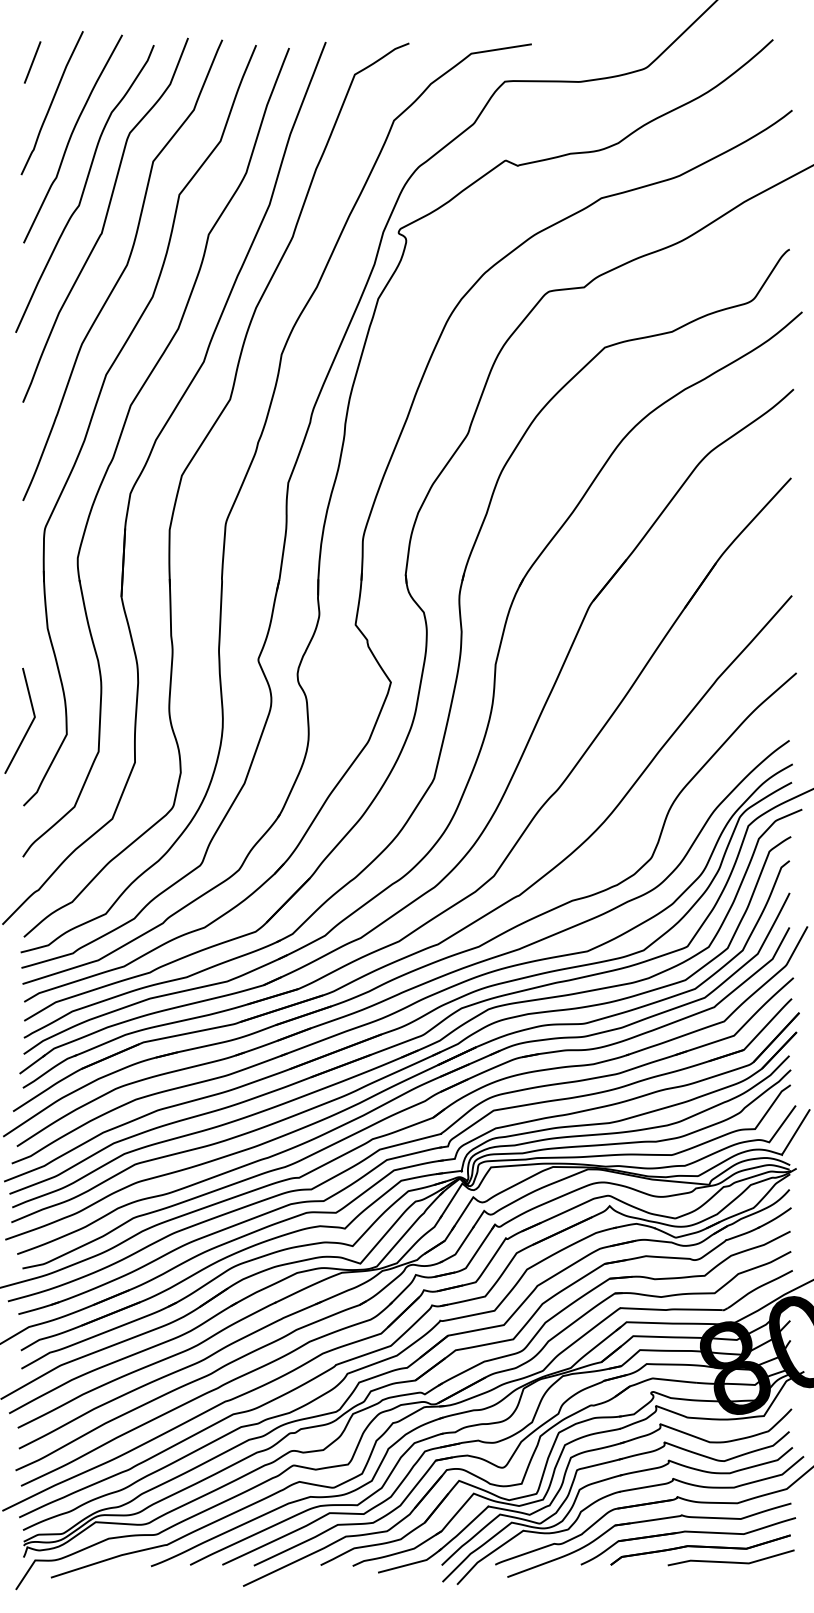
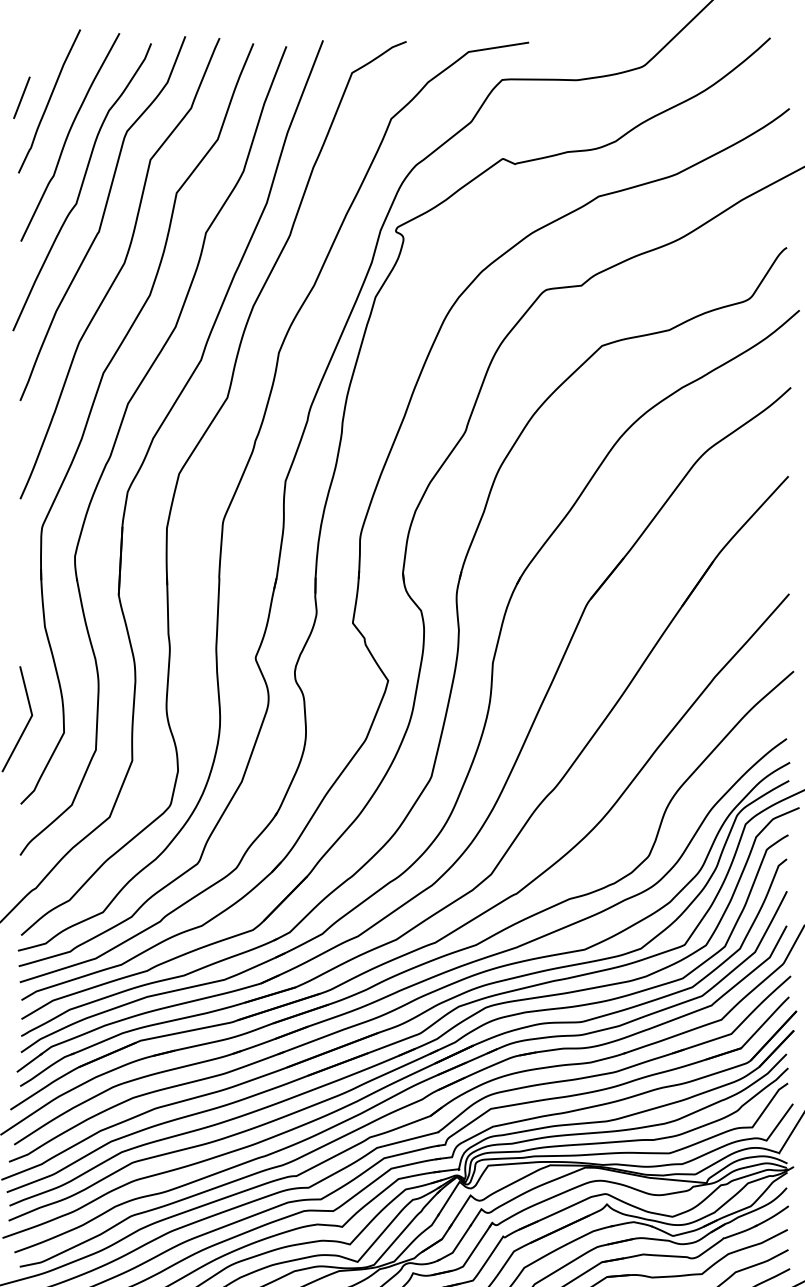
line: (32, 62) -> (21, 97), moved

